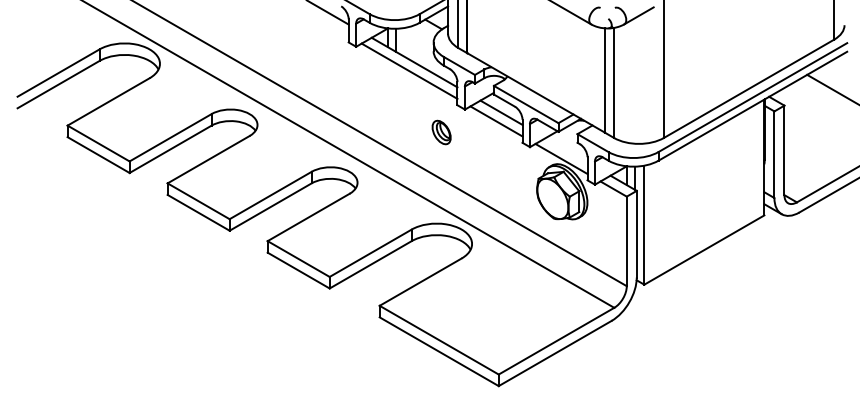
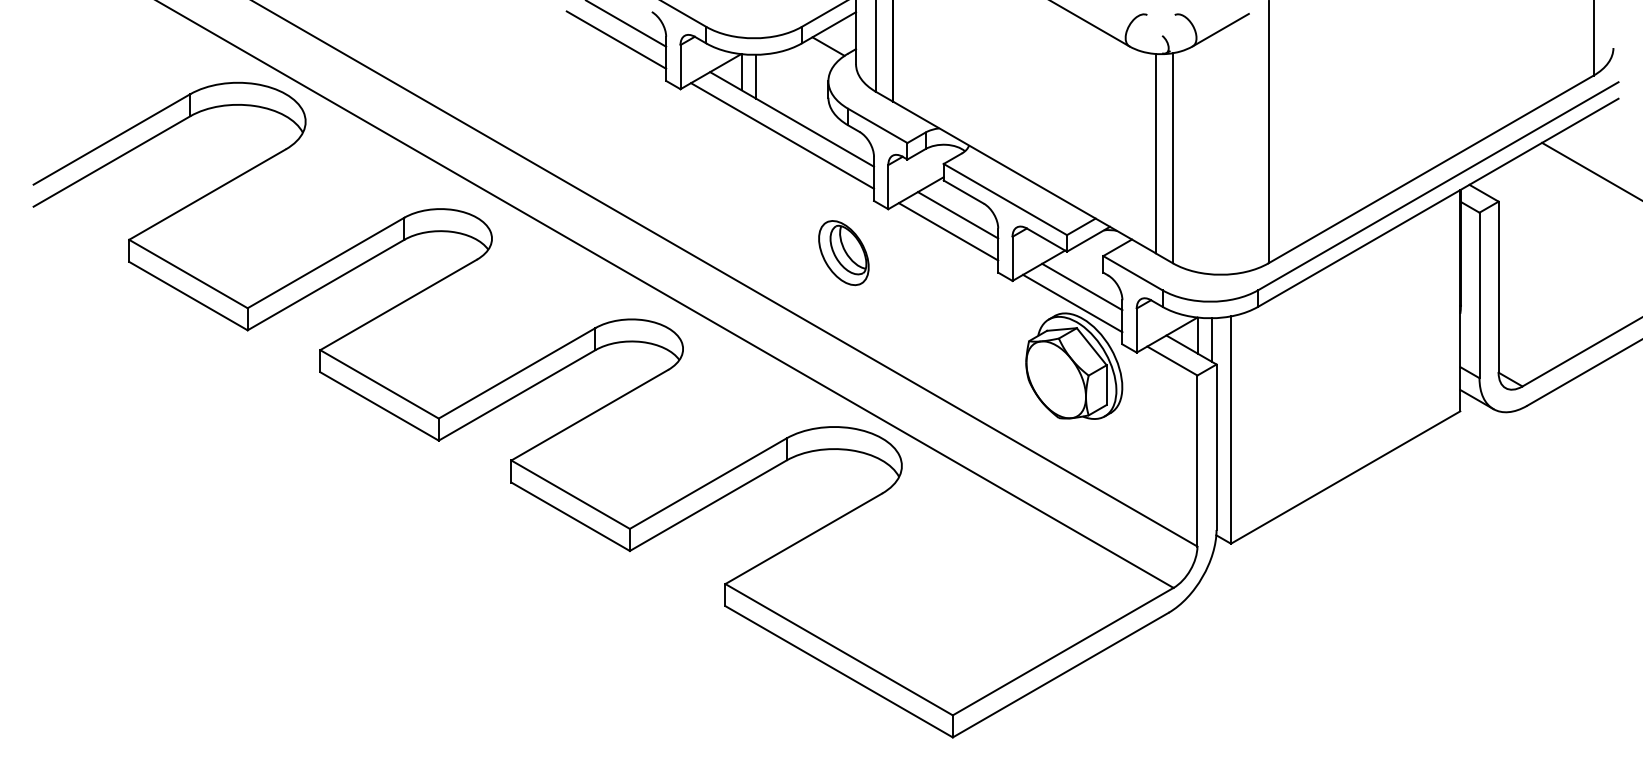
line: (322, 21) -> (616, 40), added
part: (441, 132) -> (843, 252), size x1.43
line: (566, 150) -> (1082, 287), added

